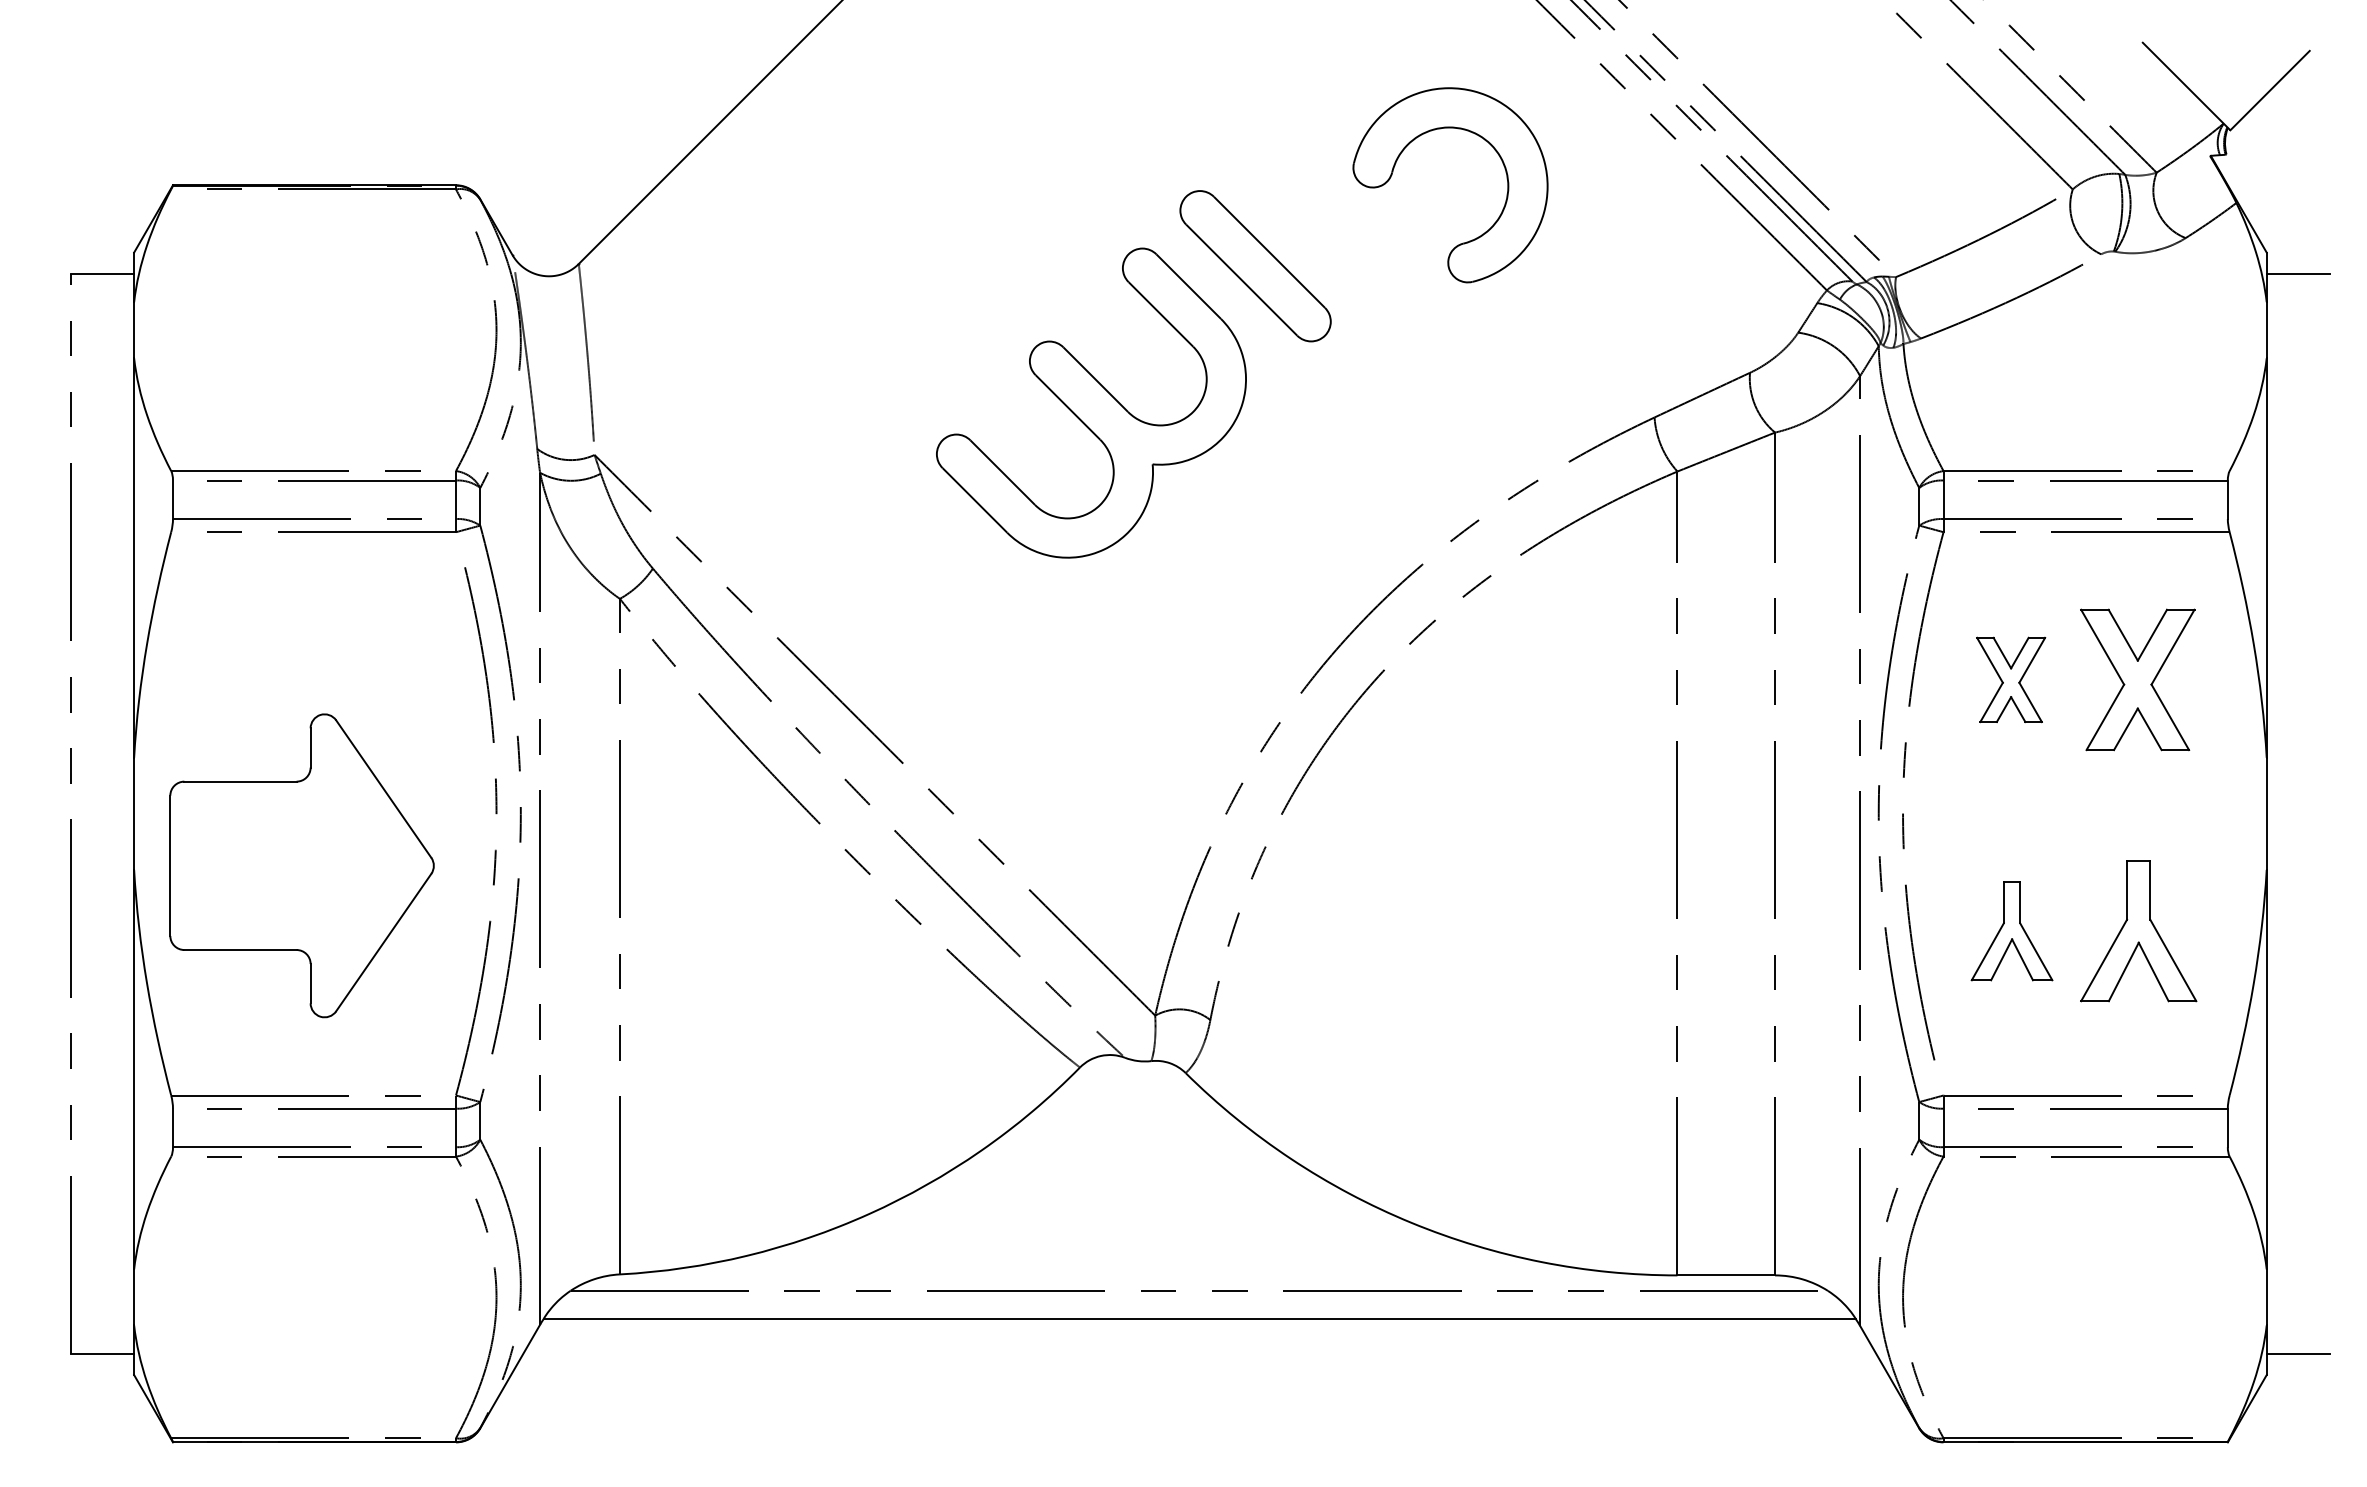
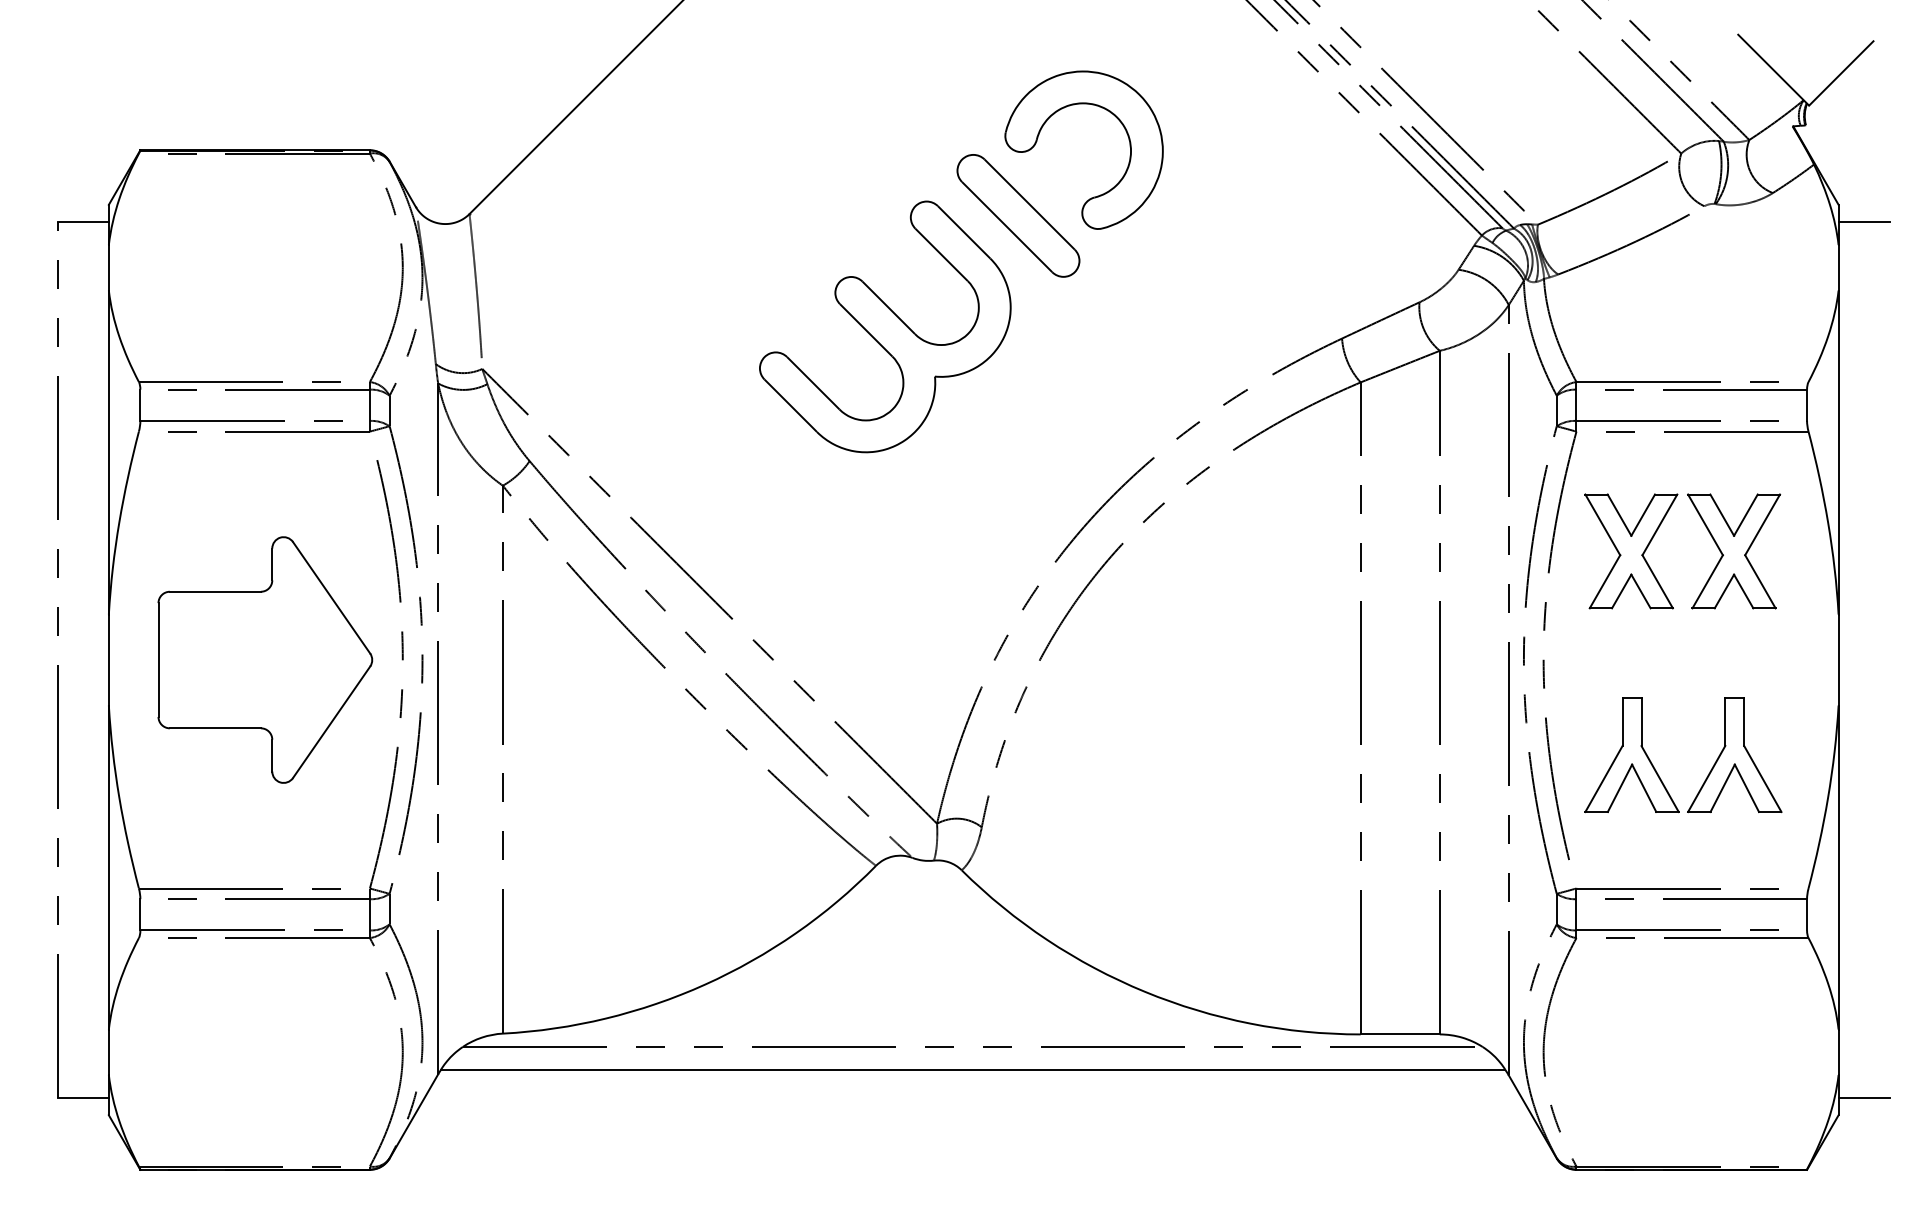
part: (1485, 141) -> (1112, 114), moved
part: (2010, 679) -> (1630, 551), size x1.67
part: (301, 865) -> (264, 659), moved
part: (2011, 931) -> (1631, 755), size x1.43

